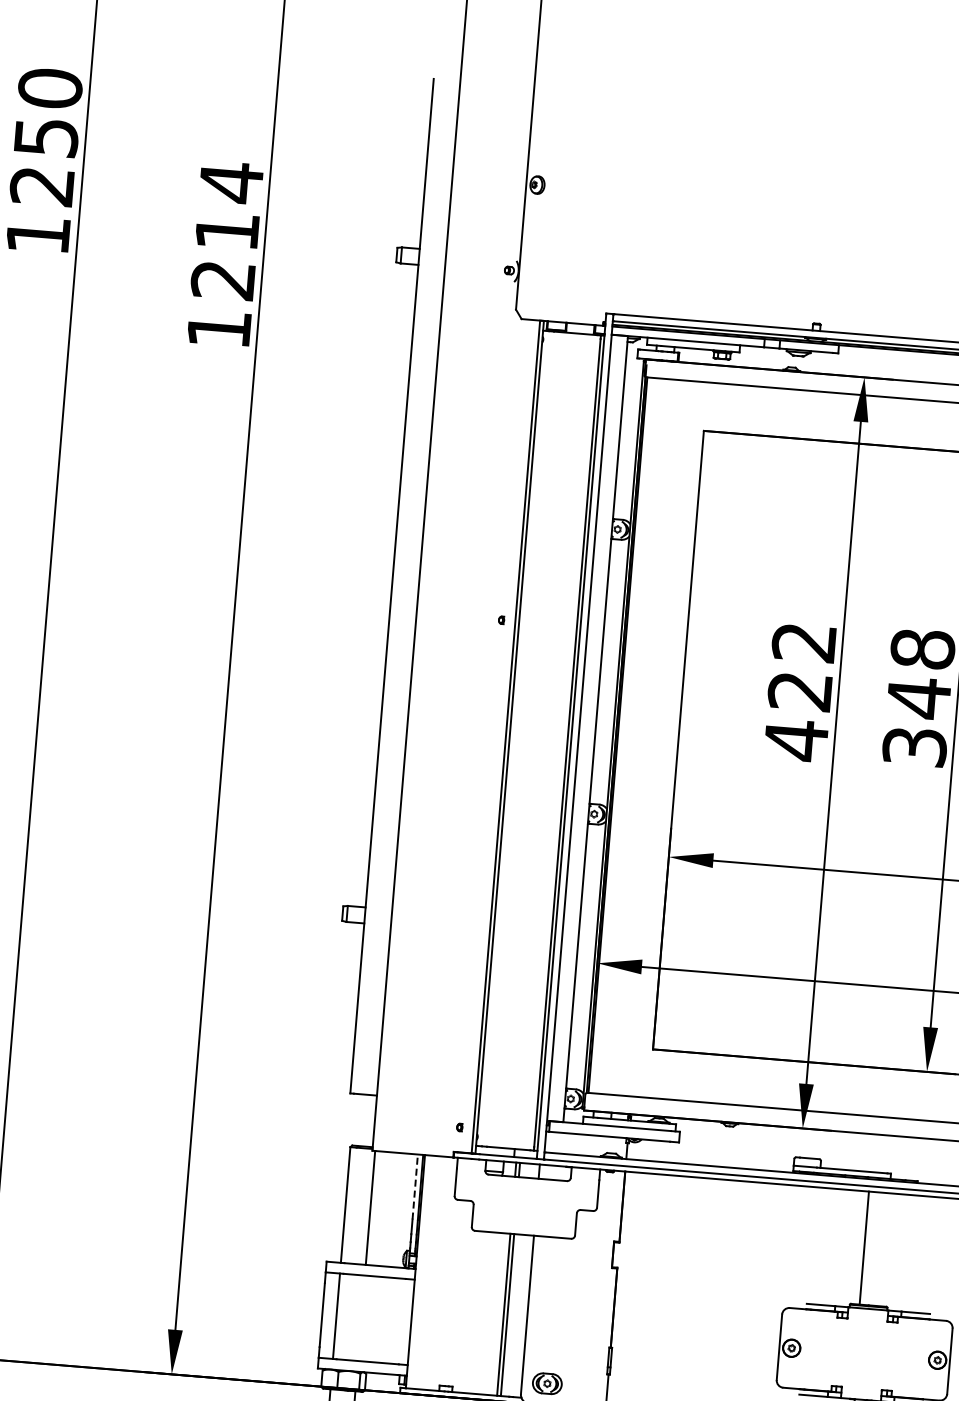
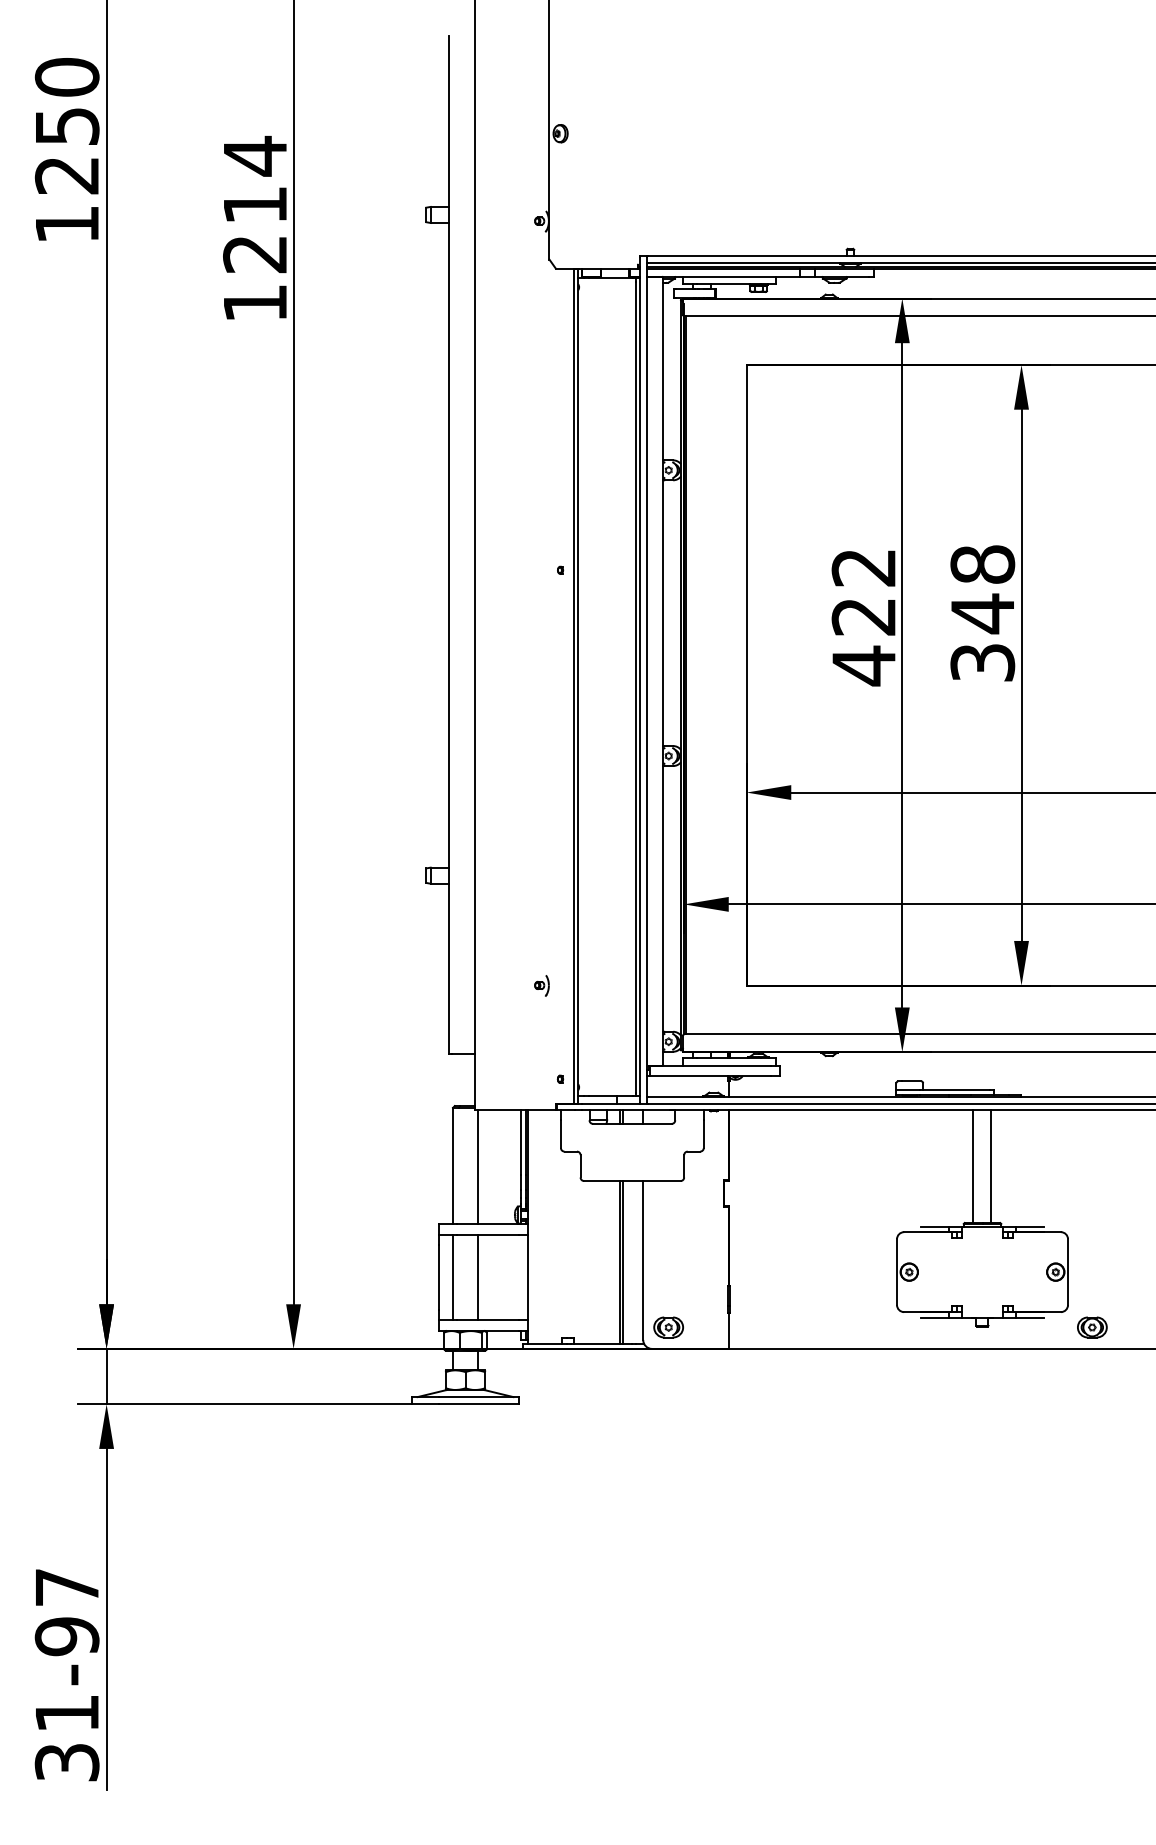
part: (448, 1032) -> (541, 985), added
line: (414, 1187) -> (520, 1142), dashed -> solid
line: (882, 1249) -> (991, 1166), added
line: (361, 1318) -> (478, 1277), added

